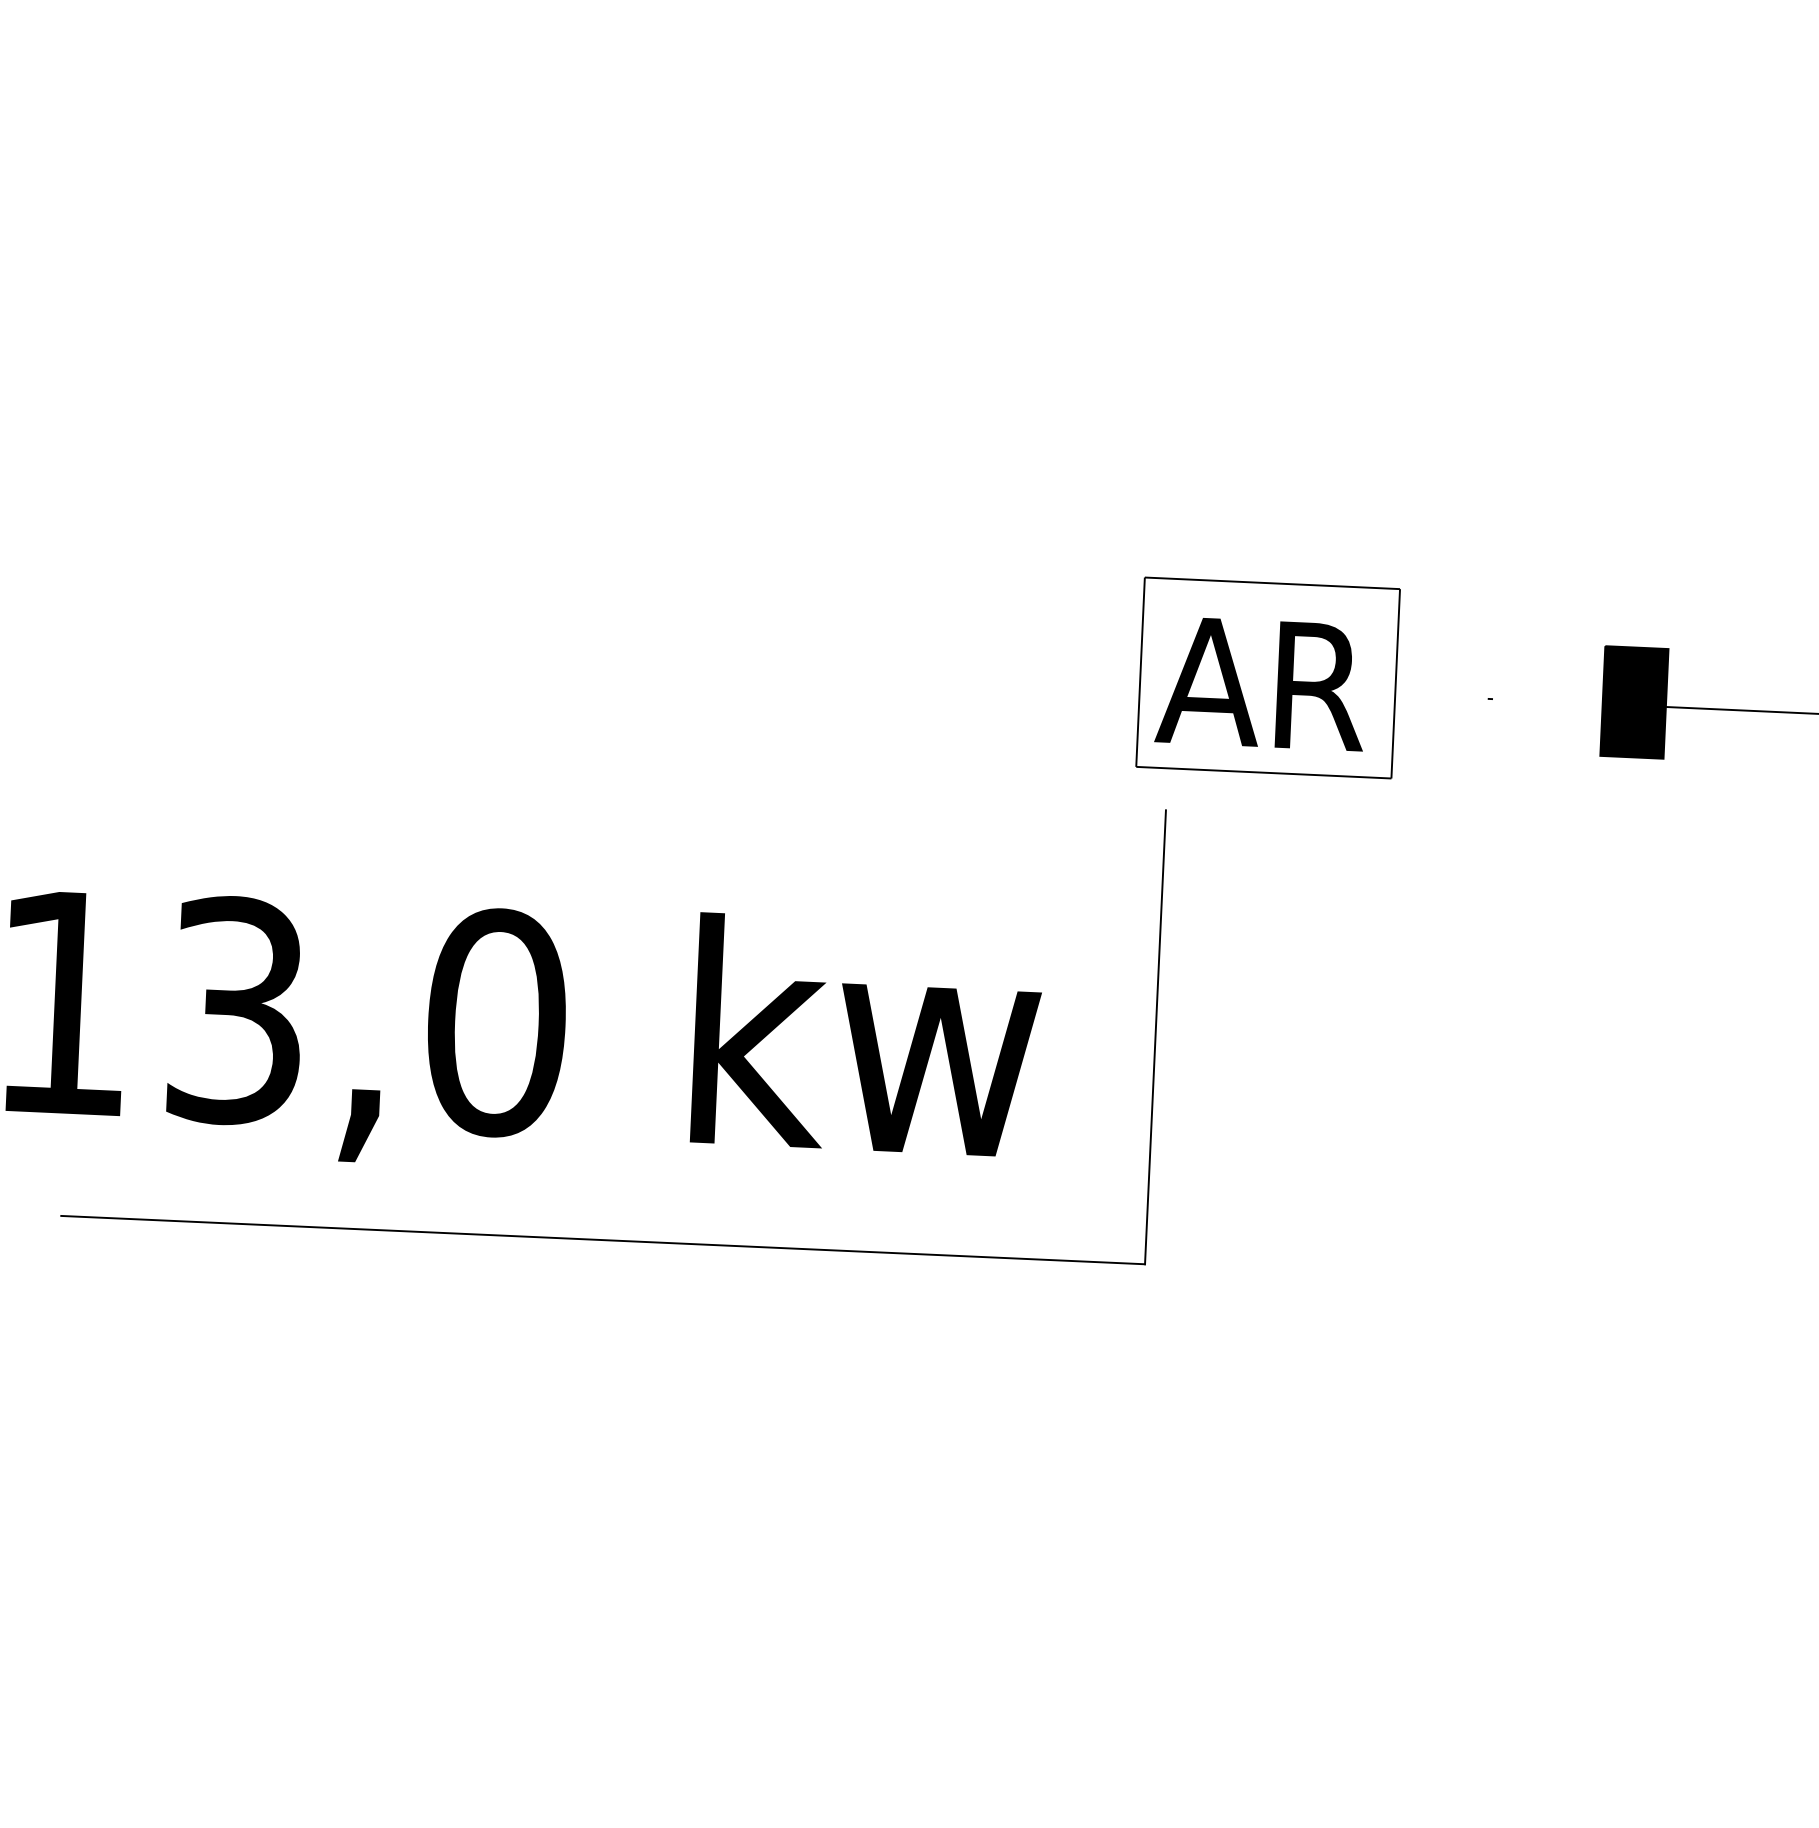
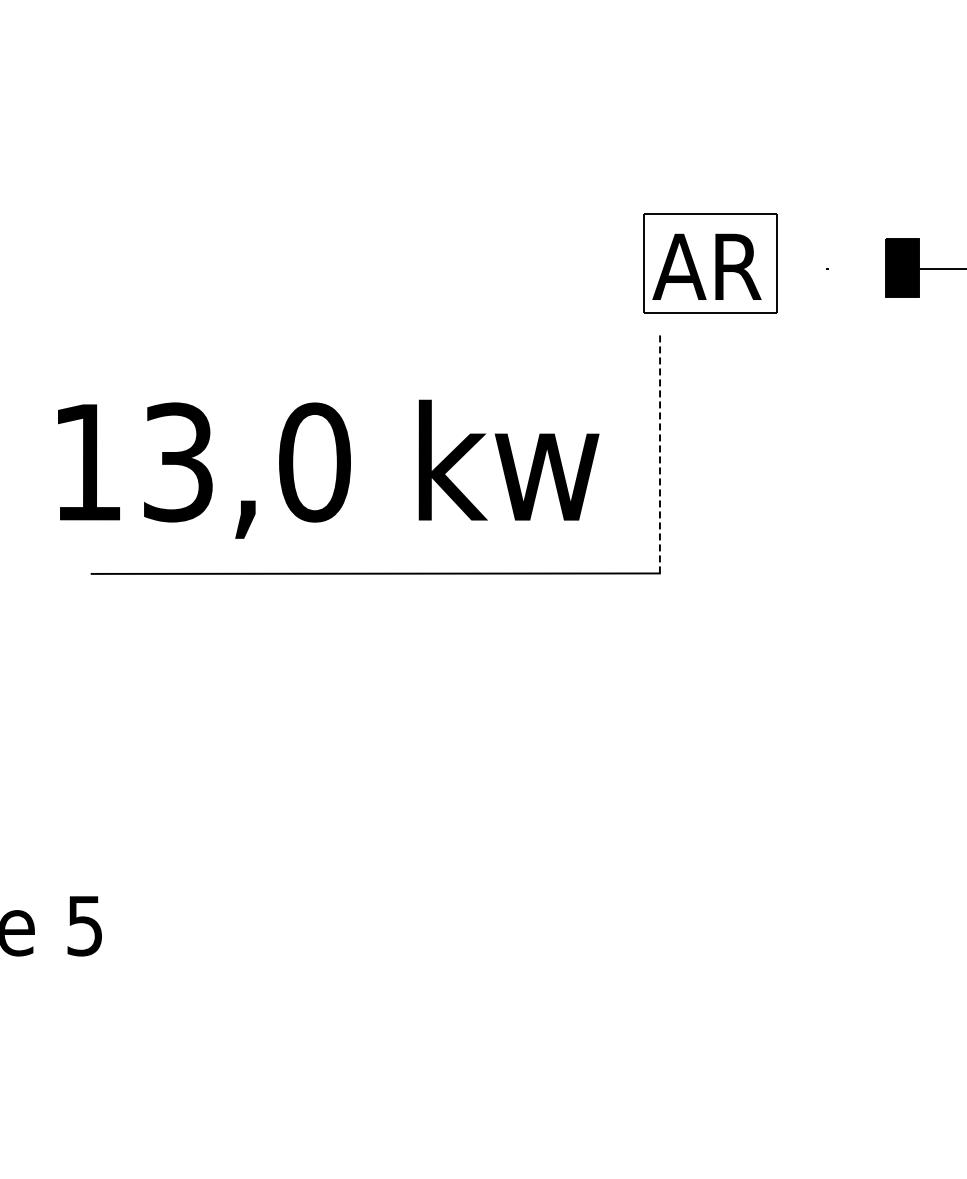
line: (1156, 1037) -> (660, 454), solid -> dashed

